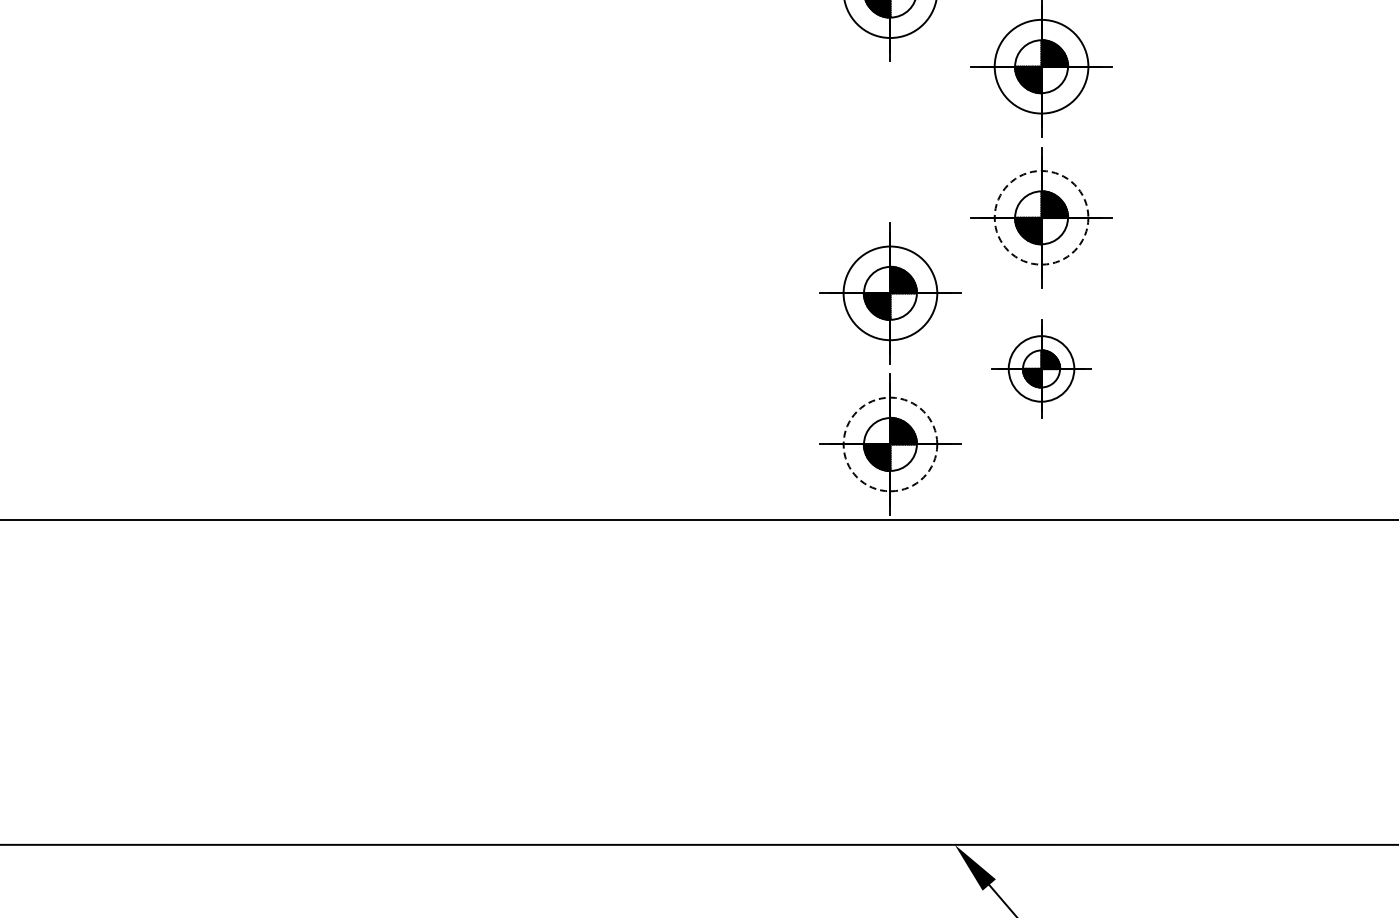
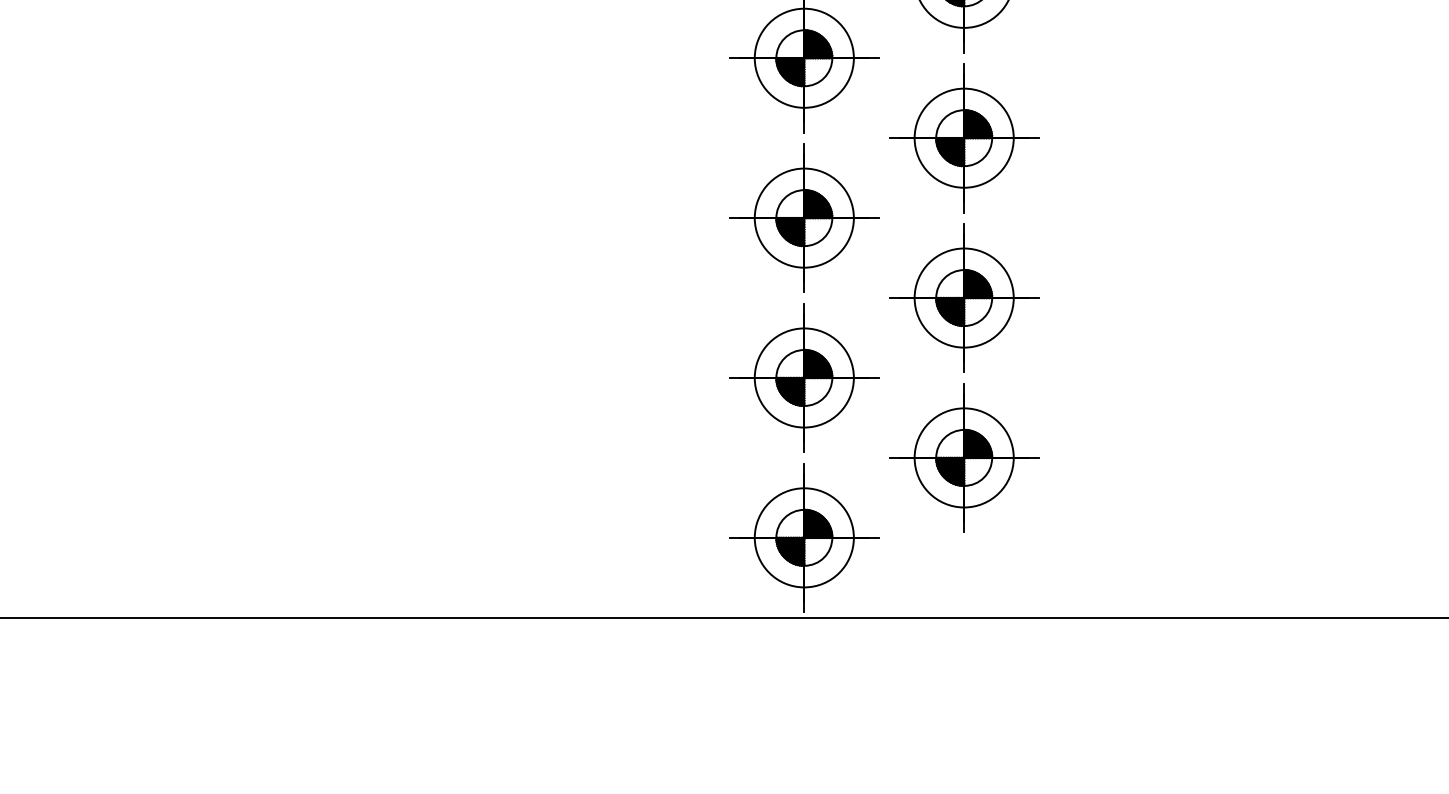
part: (890, 142) -> (804, 218), added
circle: (1041, 217) -> (964, 297), dashed -> solid
part: (1041, 368) -> (964, 457), size x1.43
circle: (890, 444) -> (804, 537), dashed -> solid

